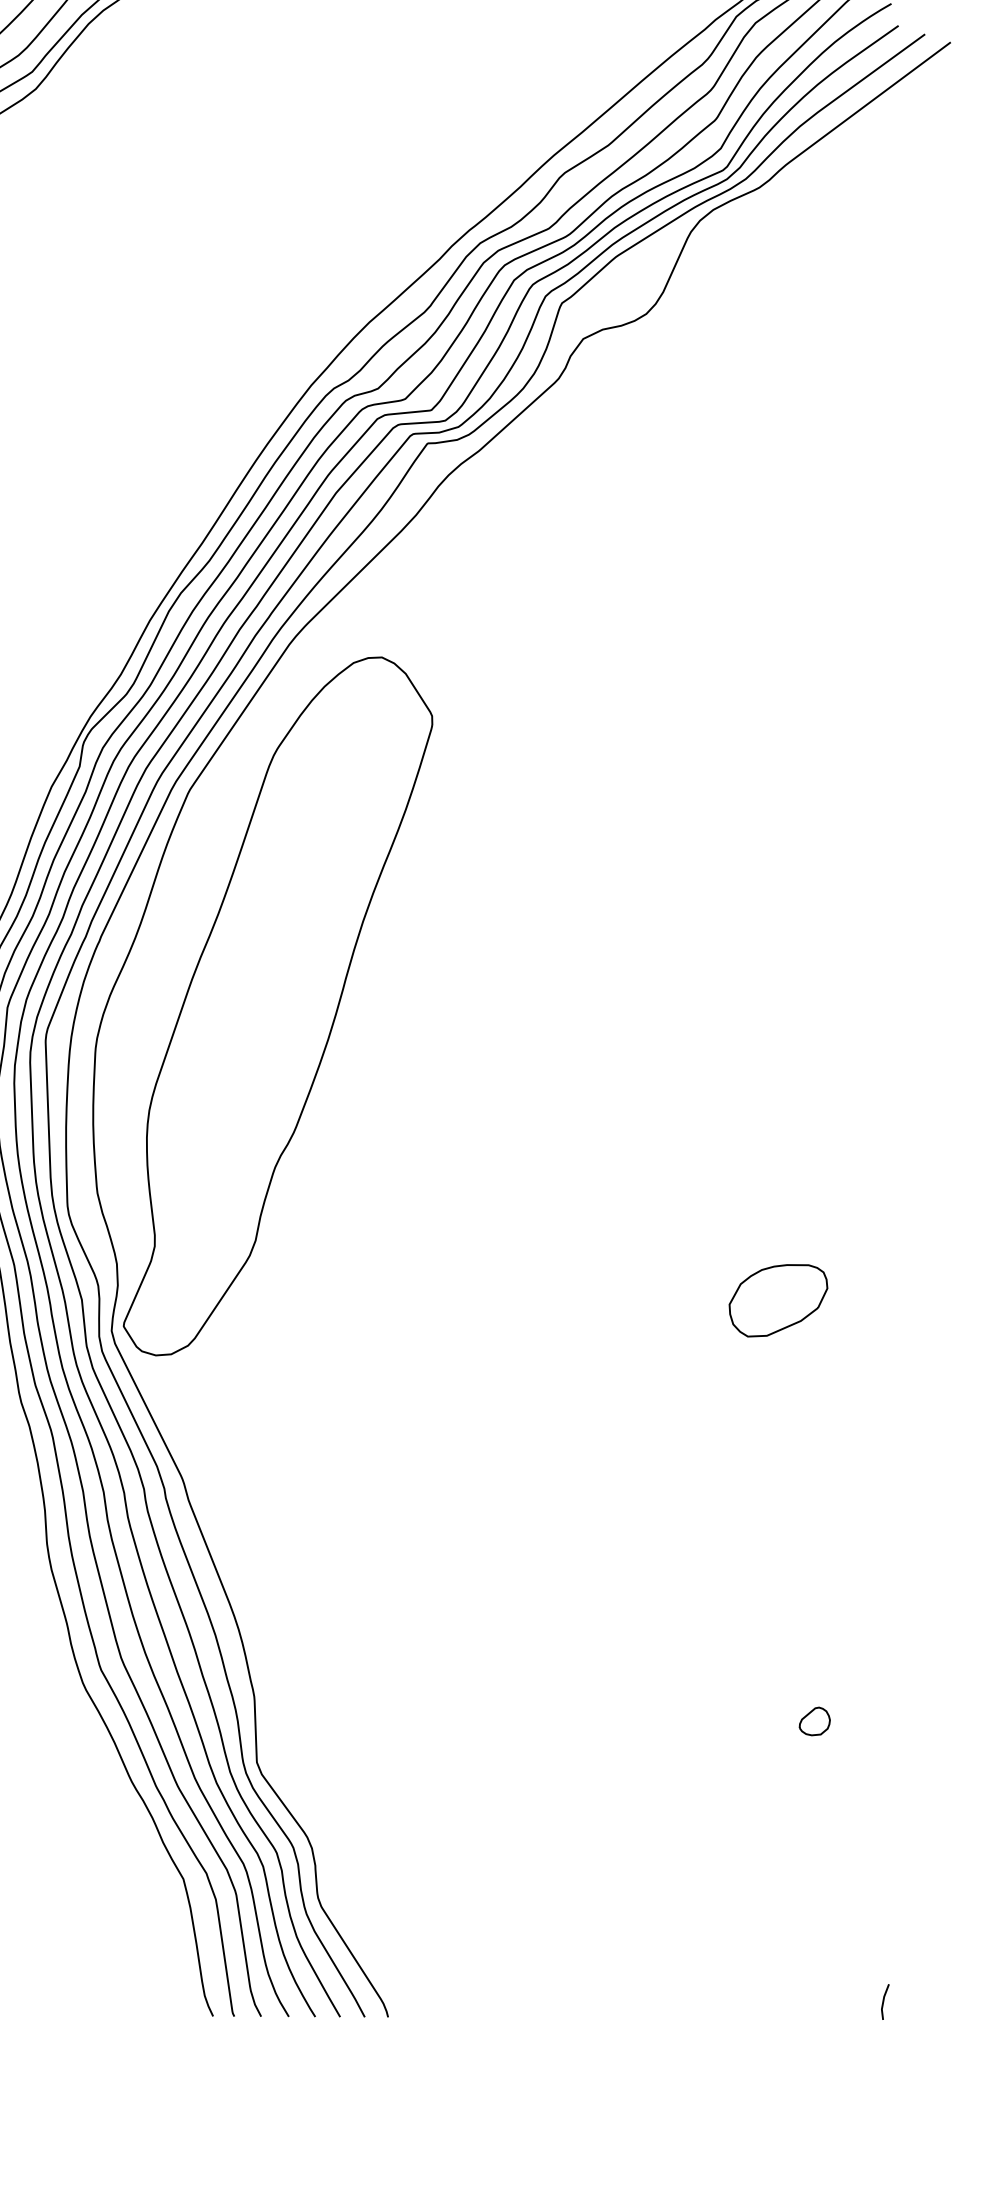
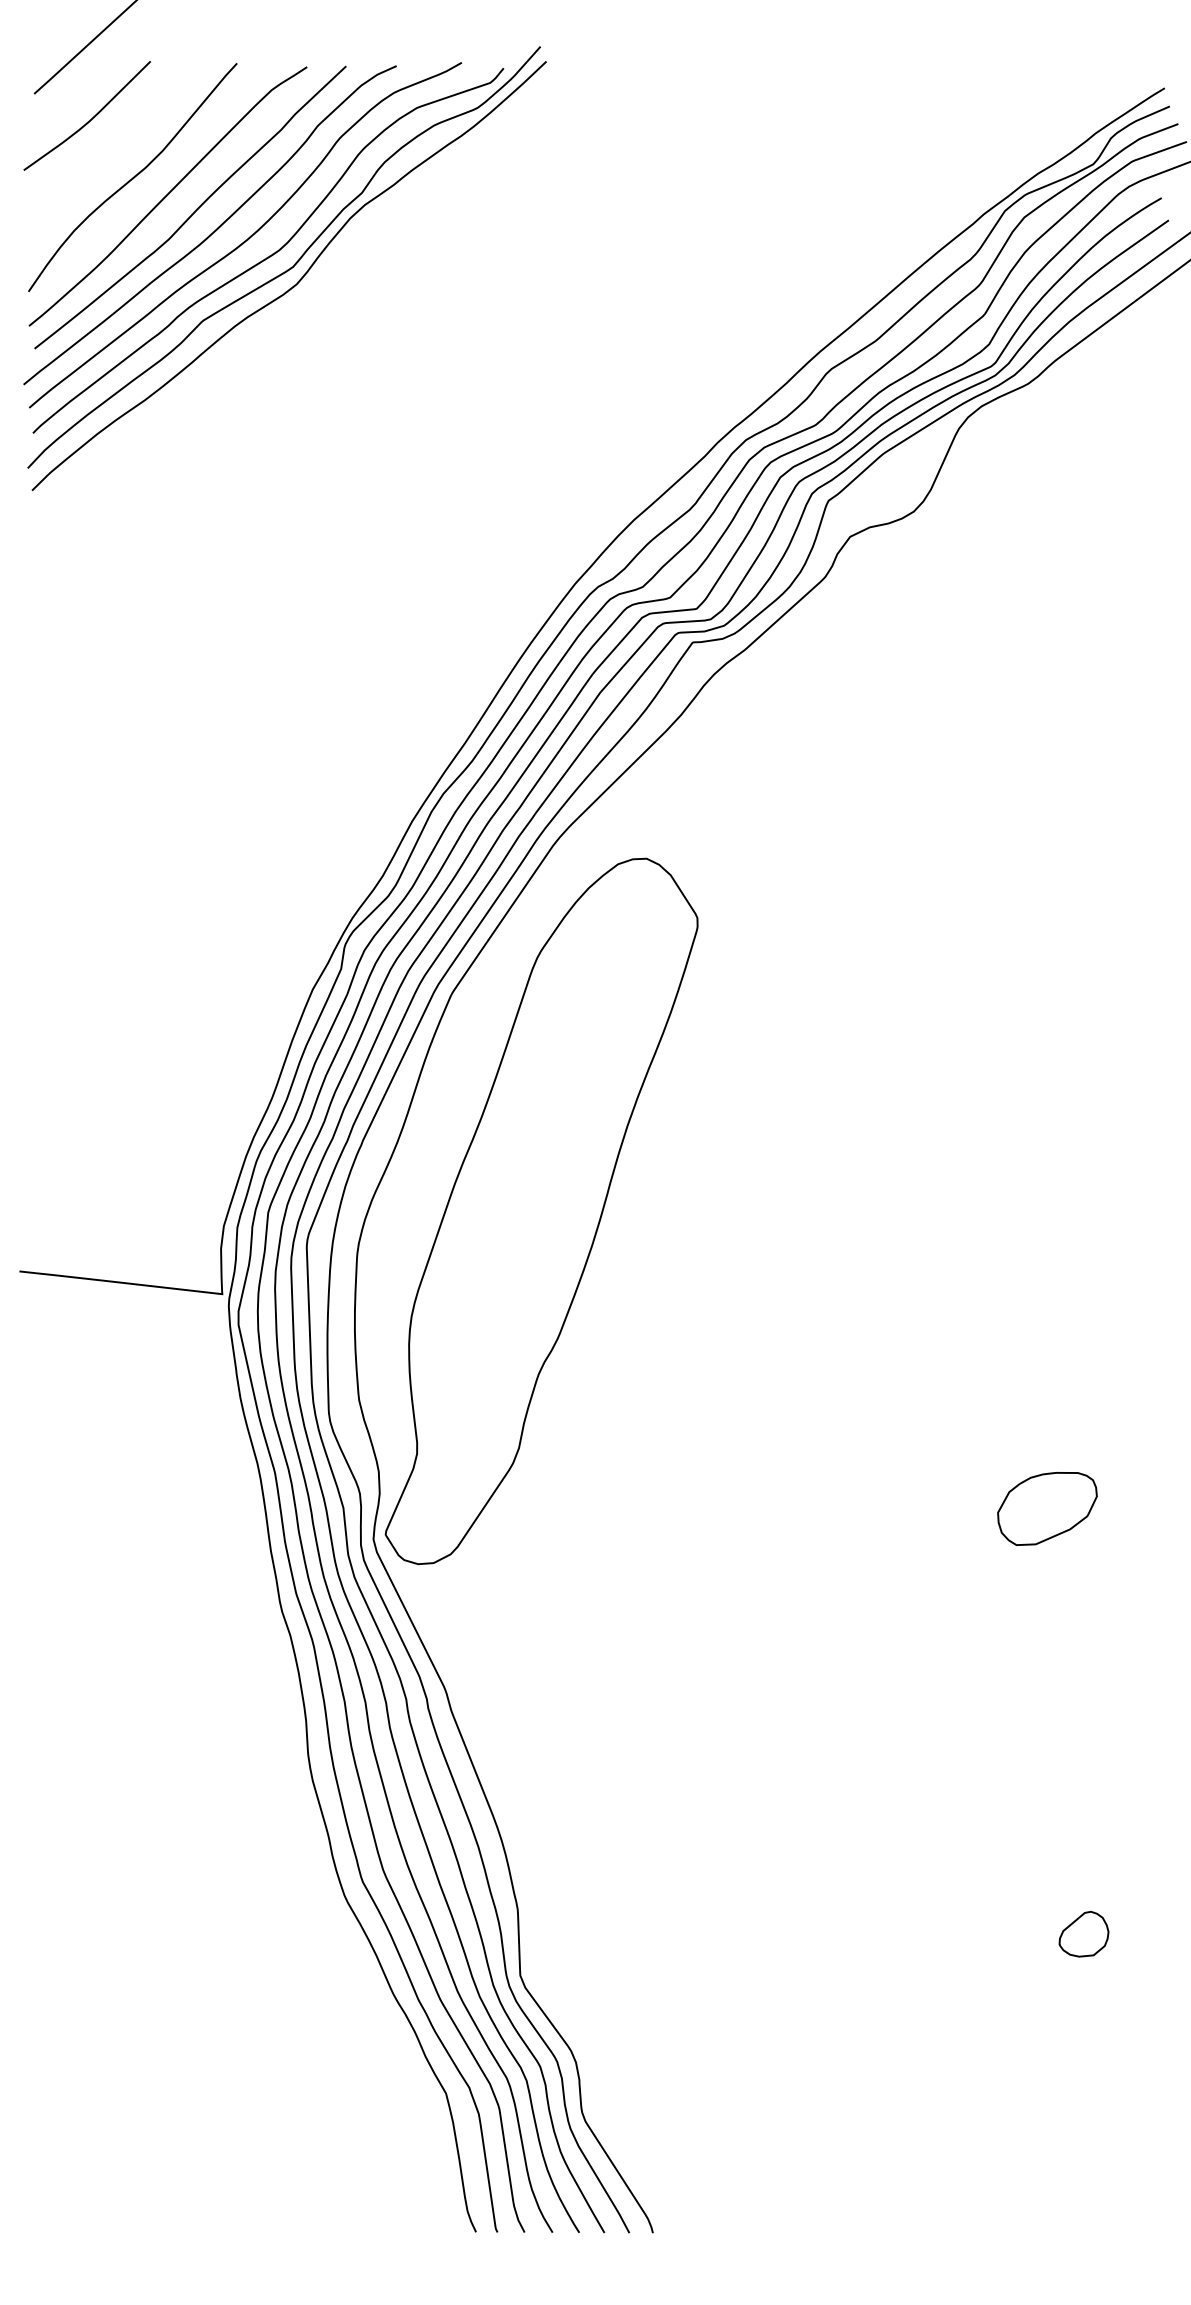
part: (815, 1720) -> (1084, 1933), size x1.6
line: (884, 2001) -> (1154, 2217), removed

